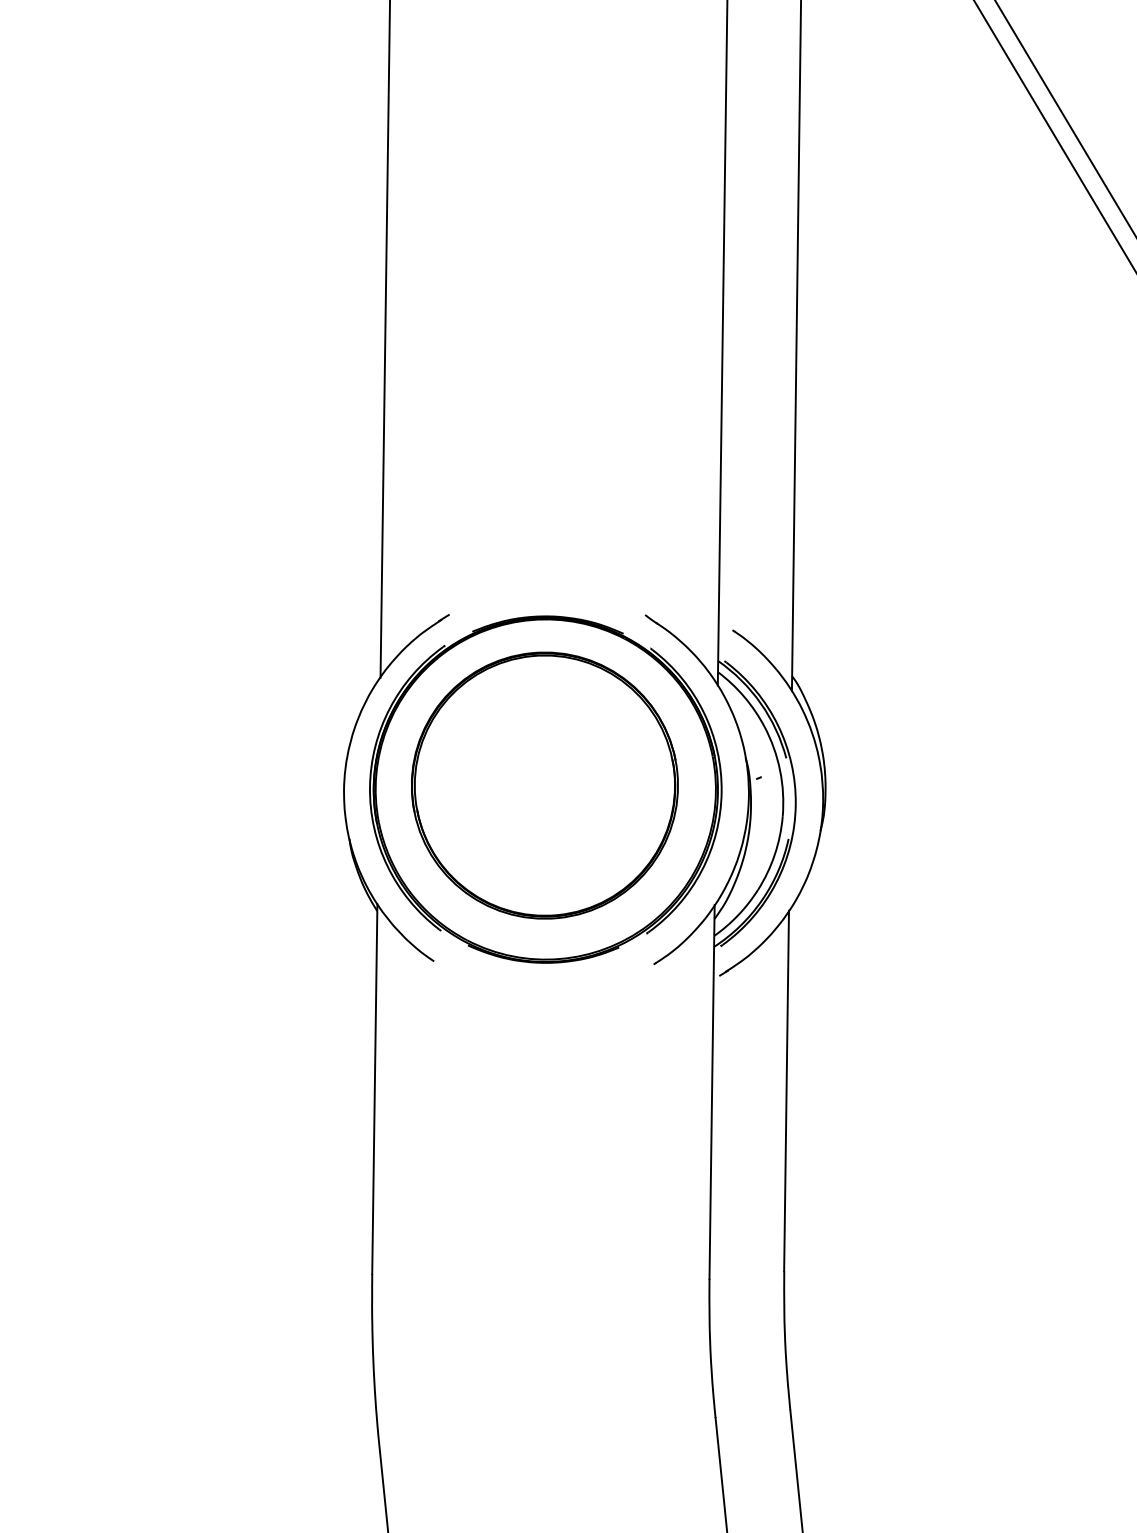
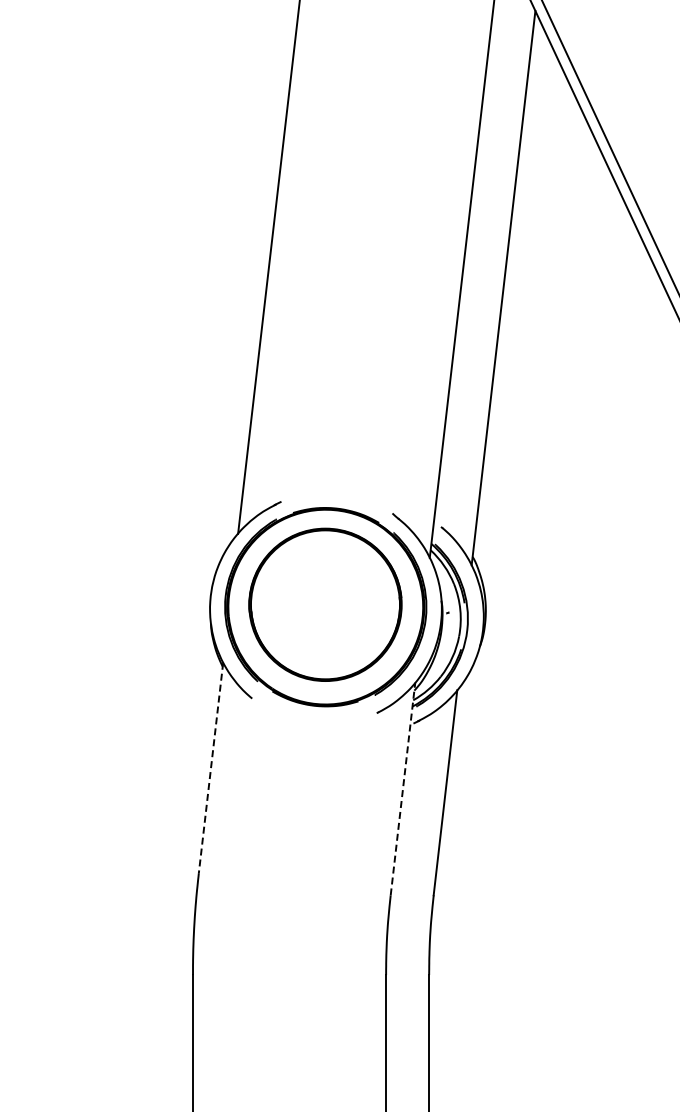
line: (375, 1088) -> (211, 767), solid -> dashed
line: (712, 1090) -> (403, 788), solid -> dashed

